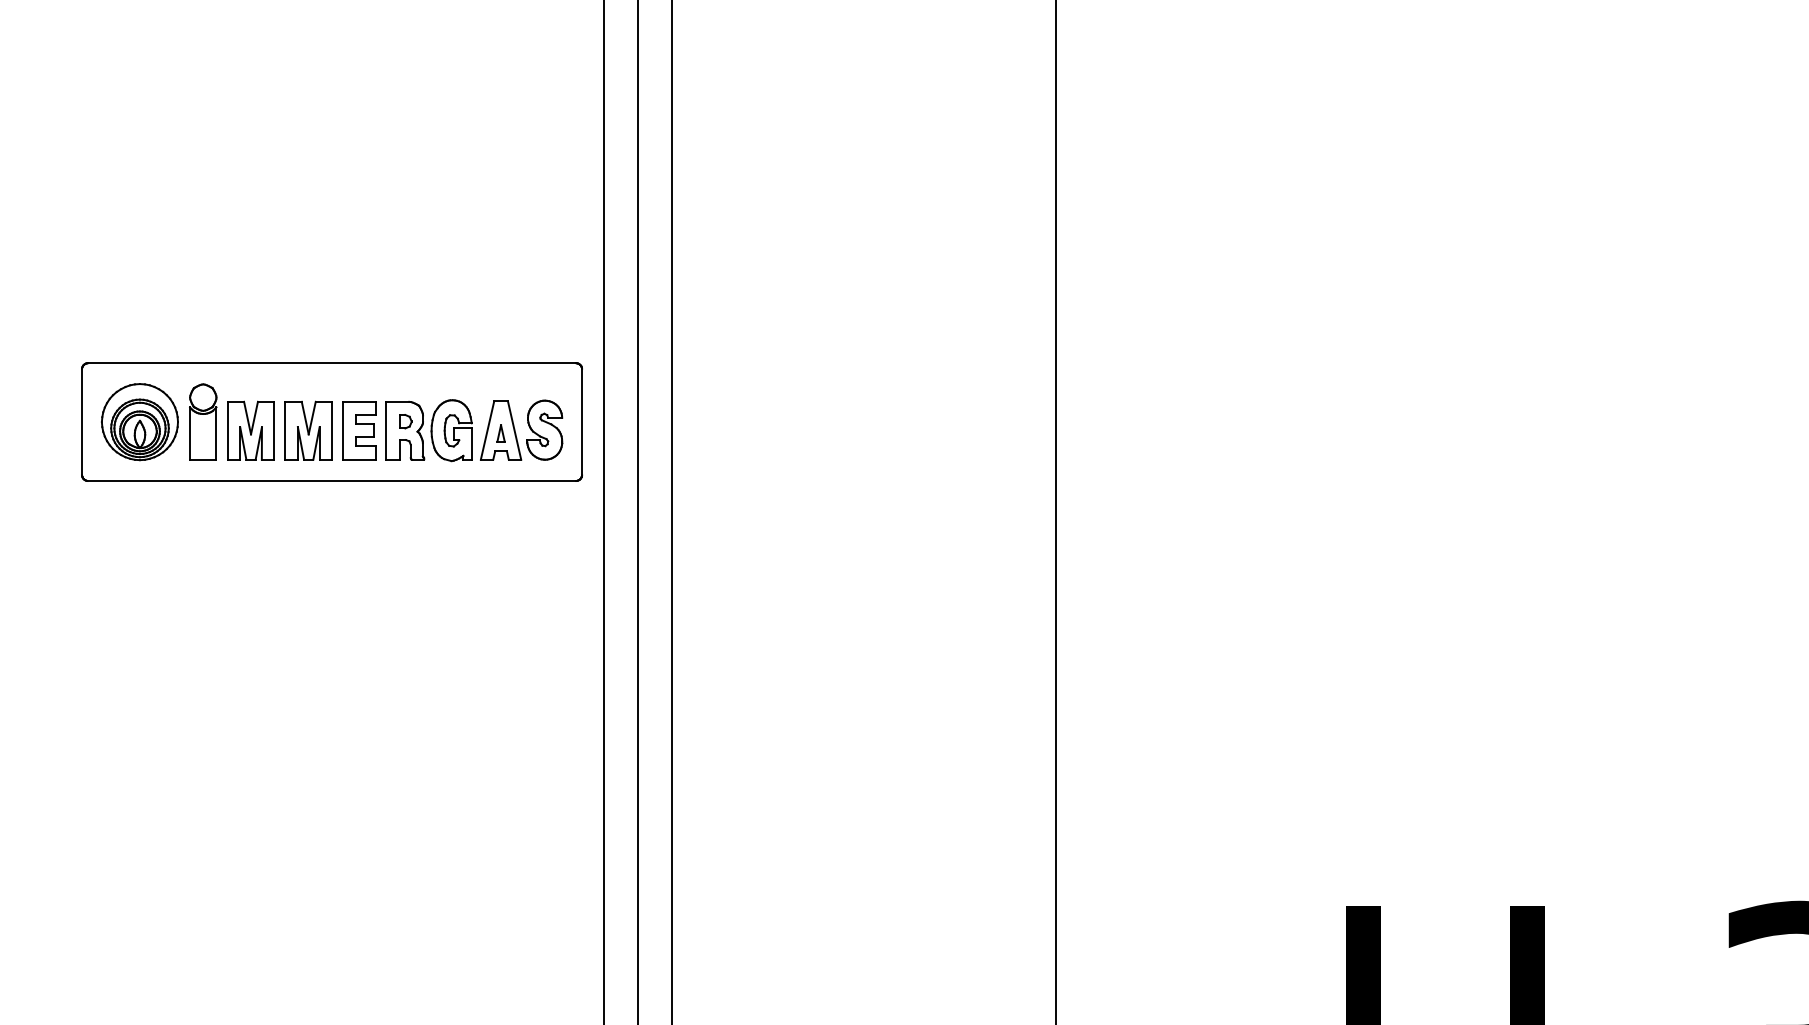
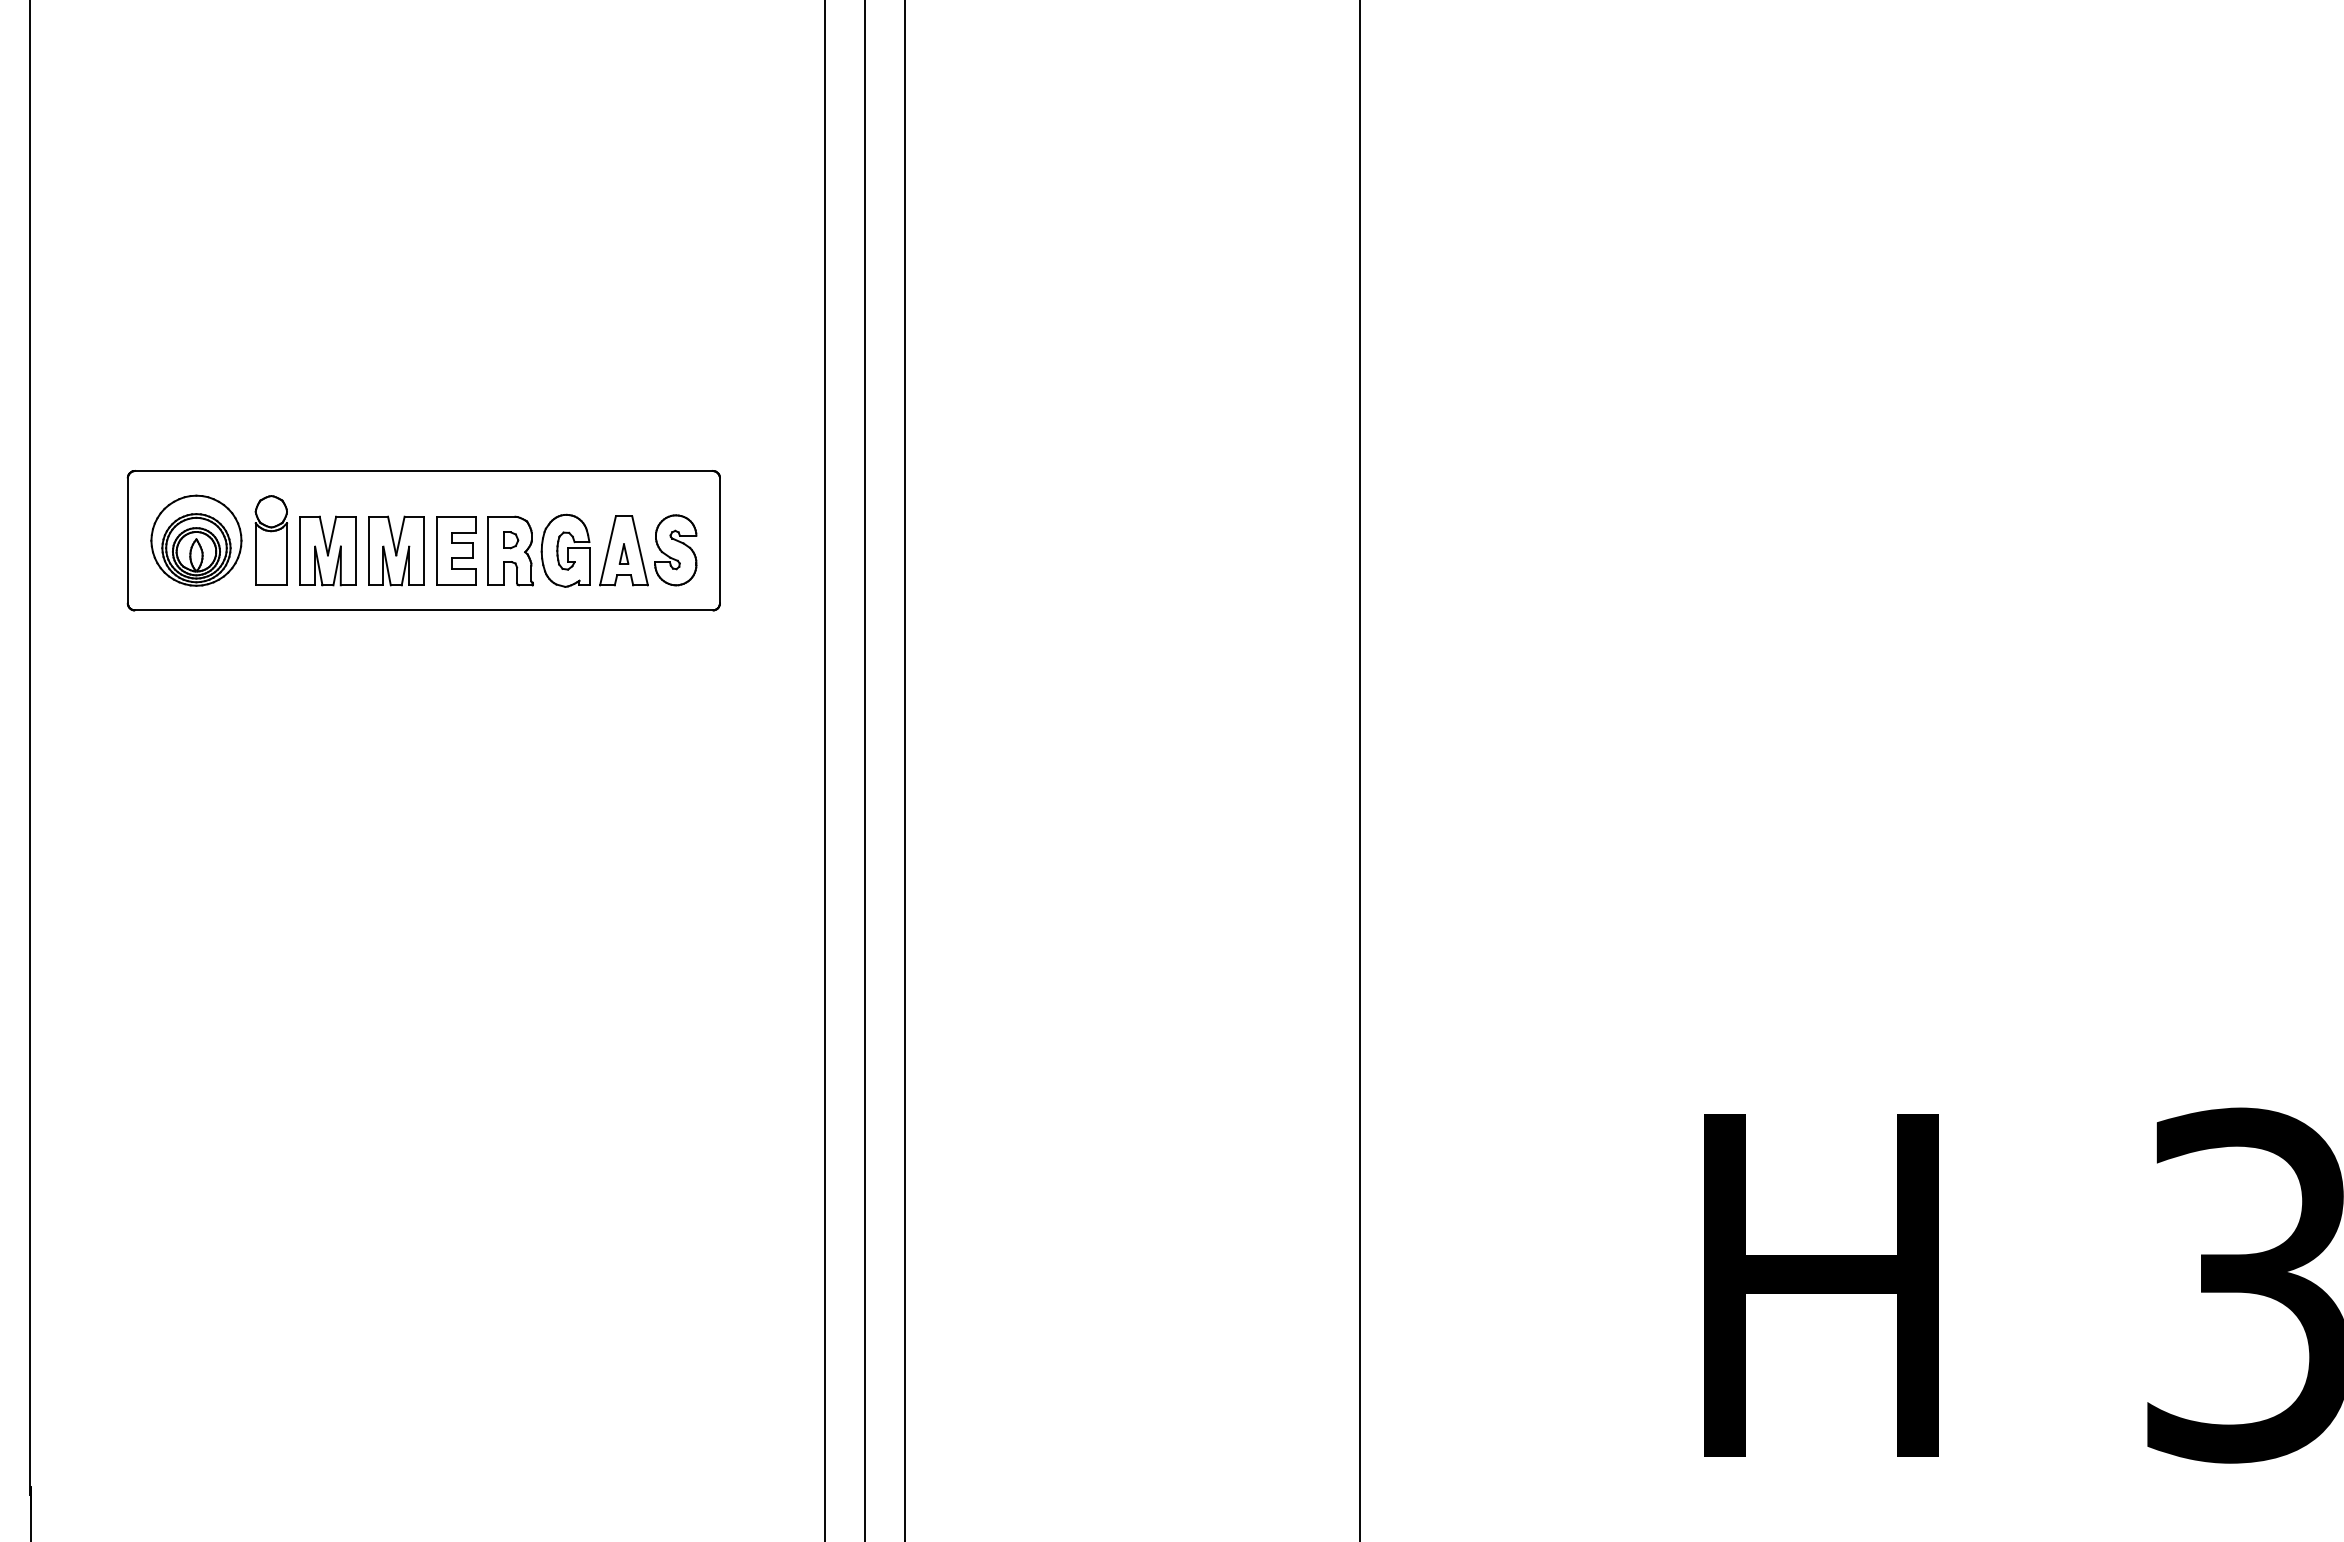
part: (331, 421) -> (423, 540), moved

